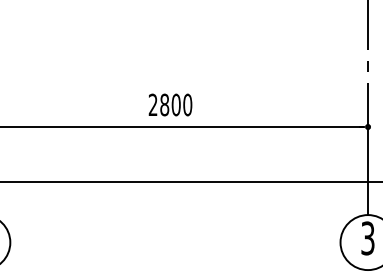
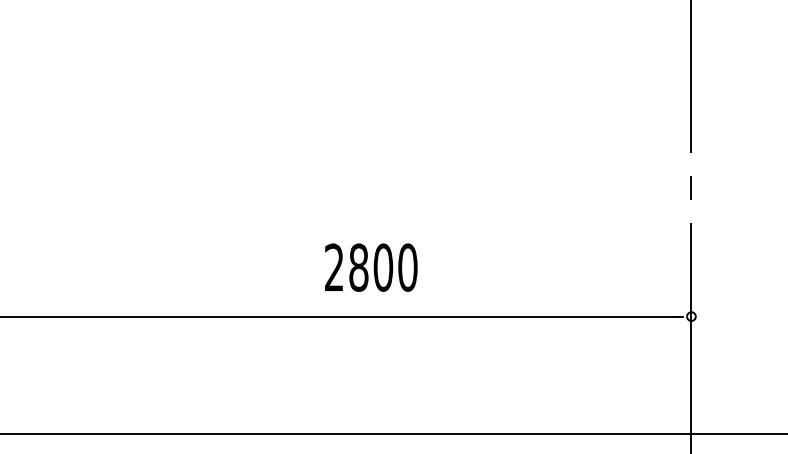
text: (170, 104) -> (371, 266), moved

